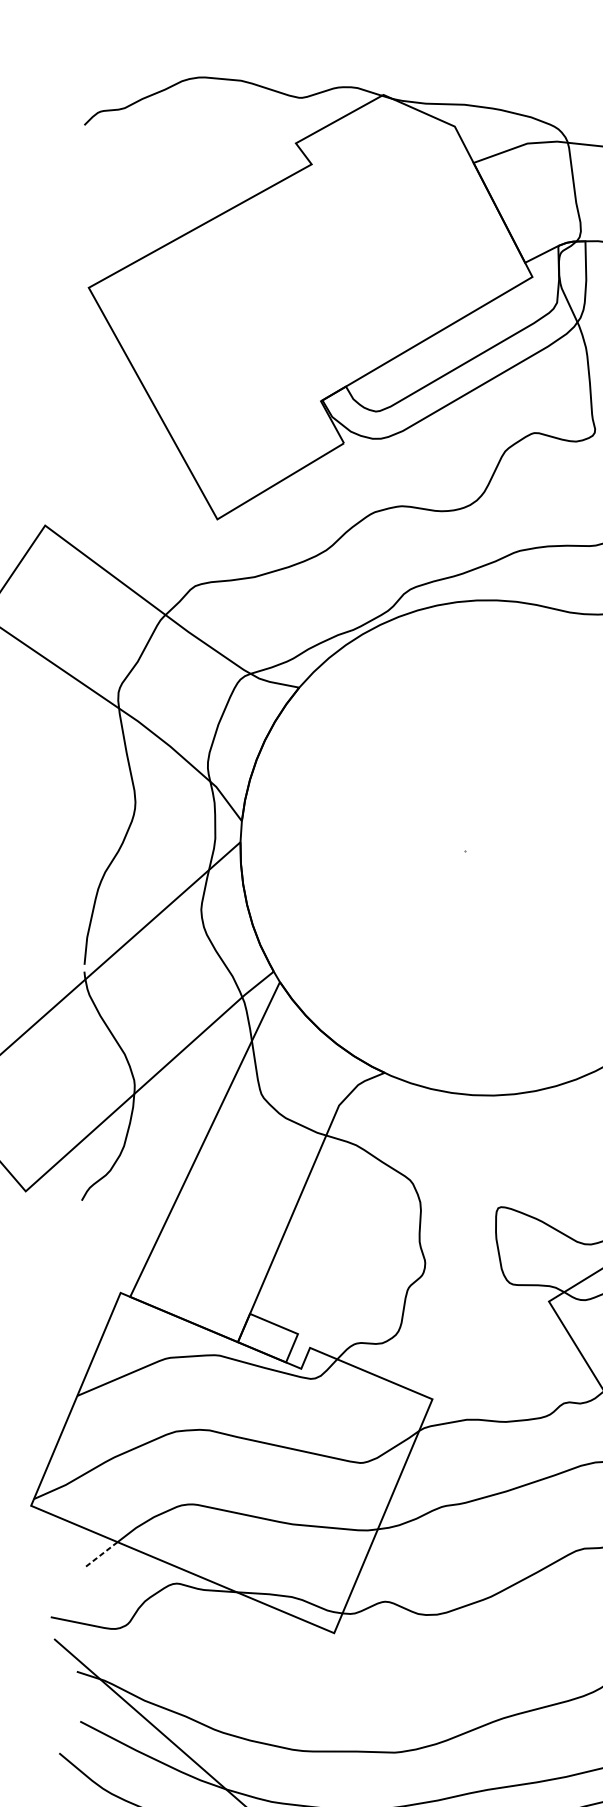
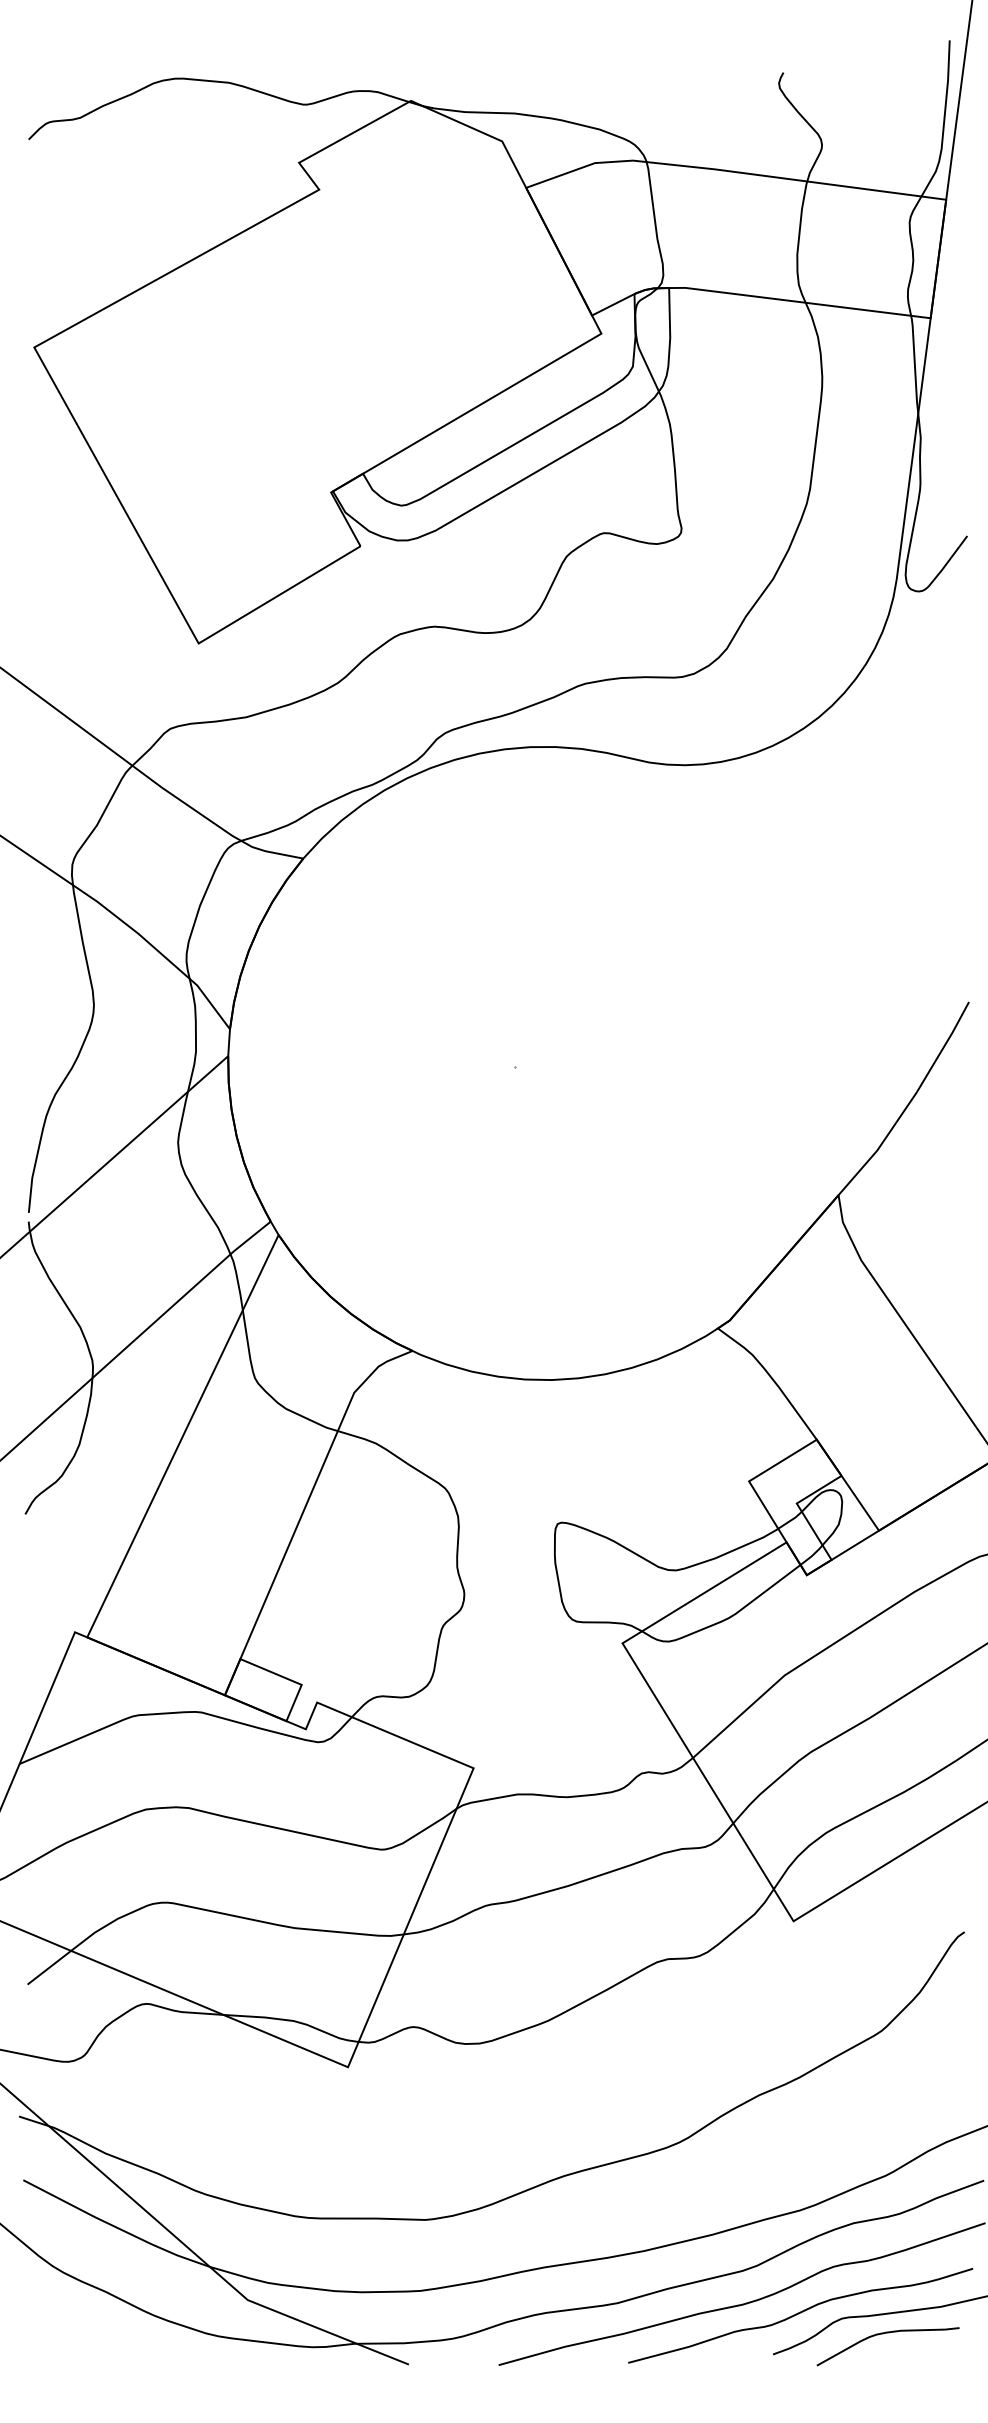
line: (100, 1555) -> (49, 1967), dashed -> solid

